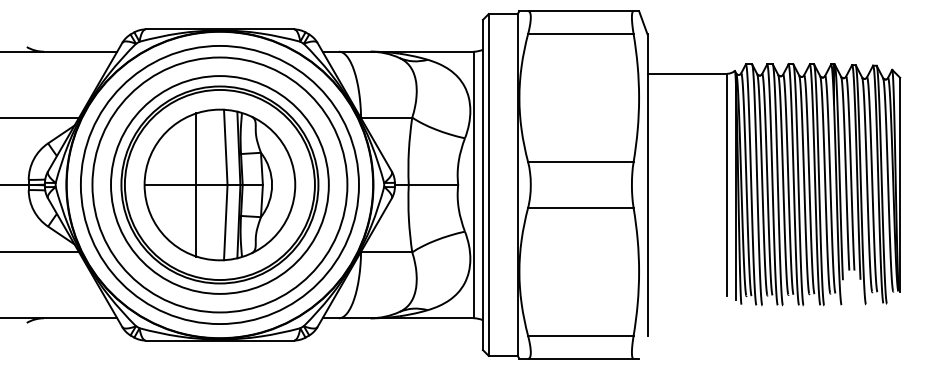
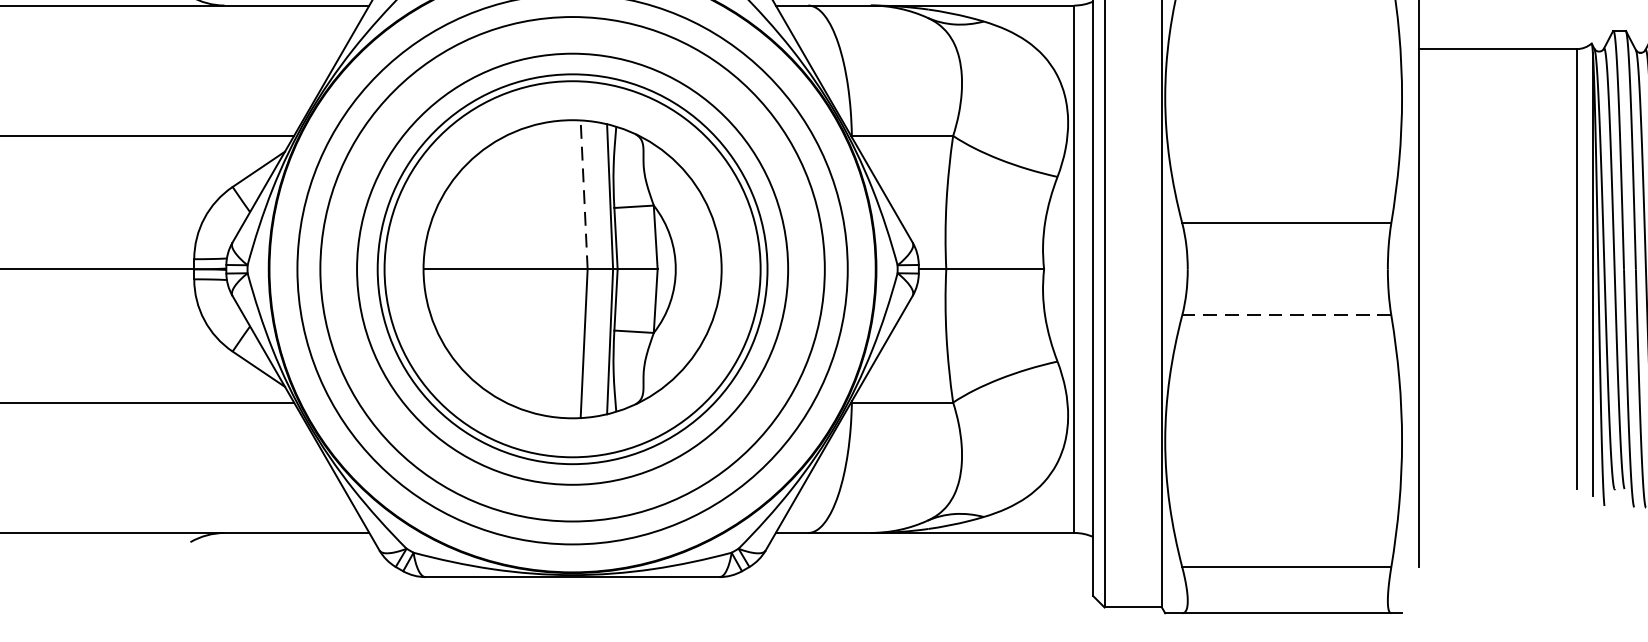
line: (225, 147) -> (583, 195), solid -> dashed
line: (196, 184) -> (526, 268), removed
line: (580, 208) -> (1286, 315), solid -> dashed

